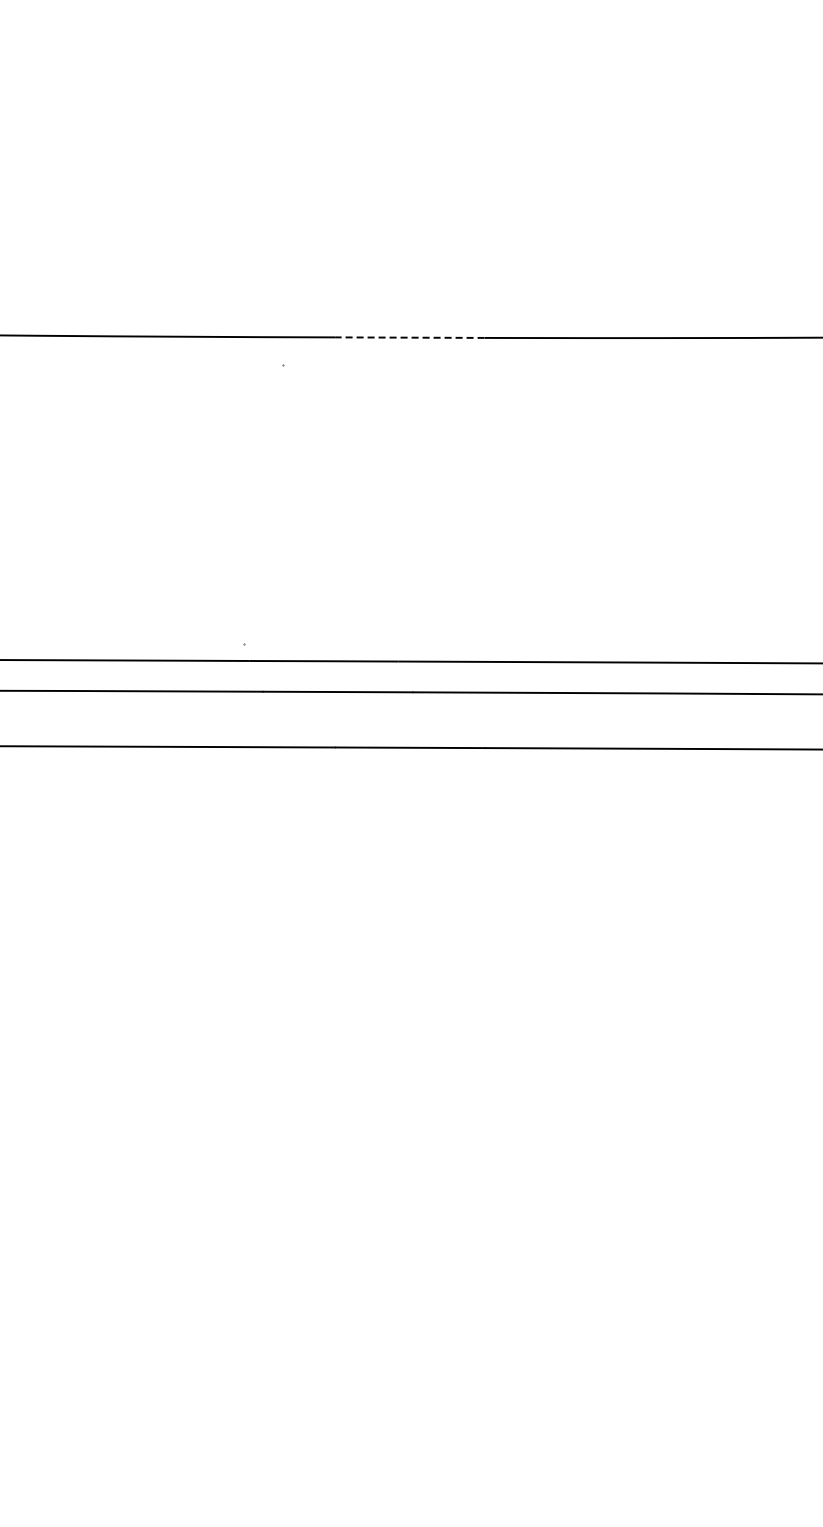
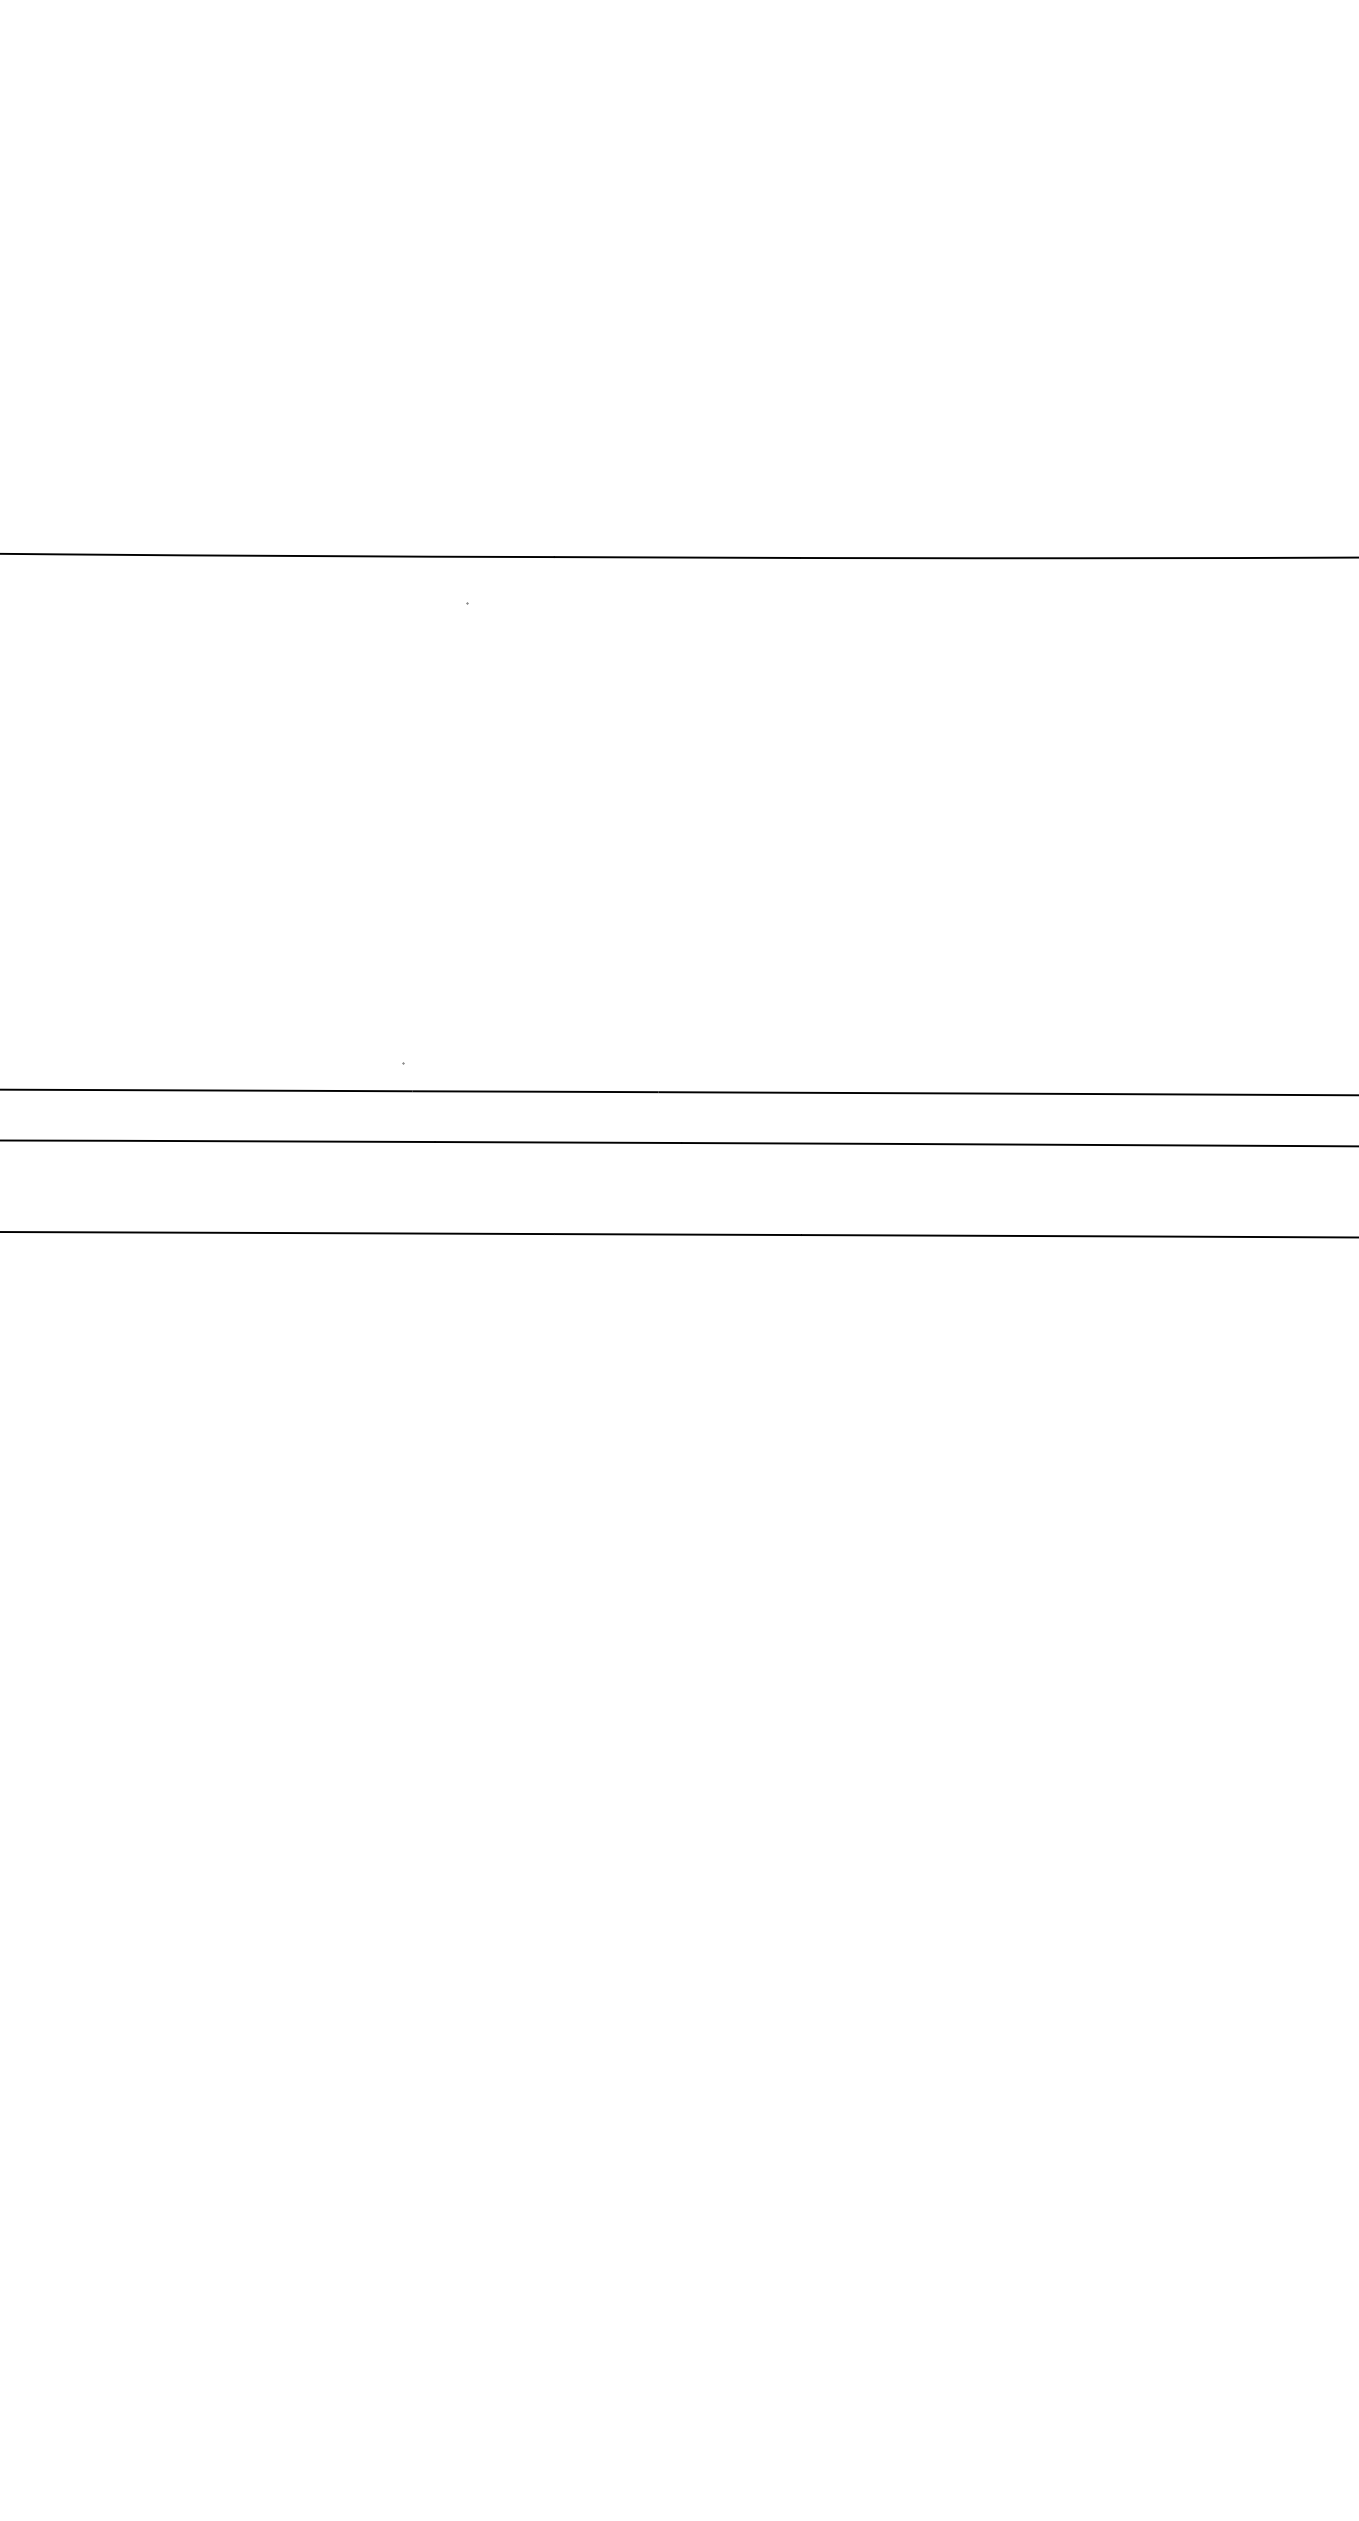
line: (409, 337) -> (676, 557), dashed -> solid

